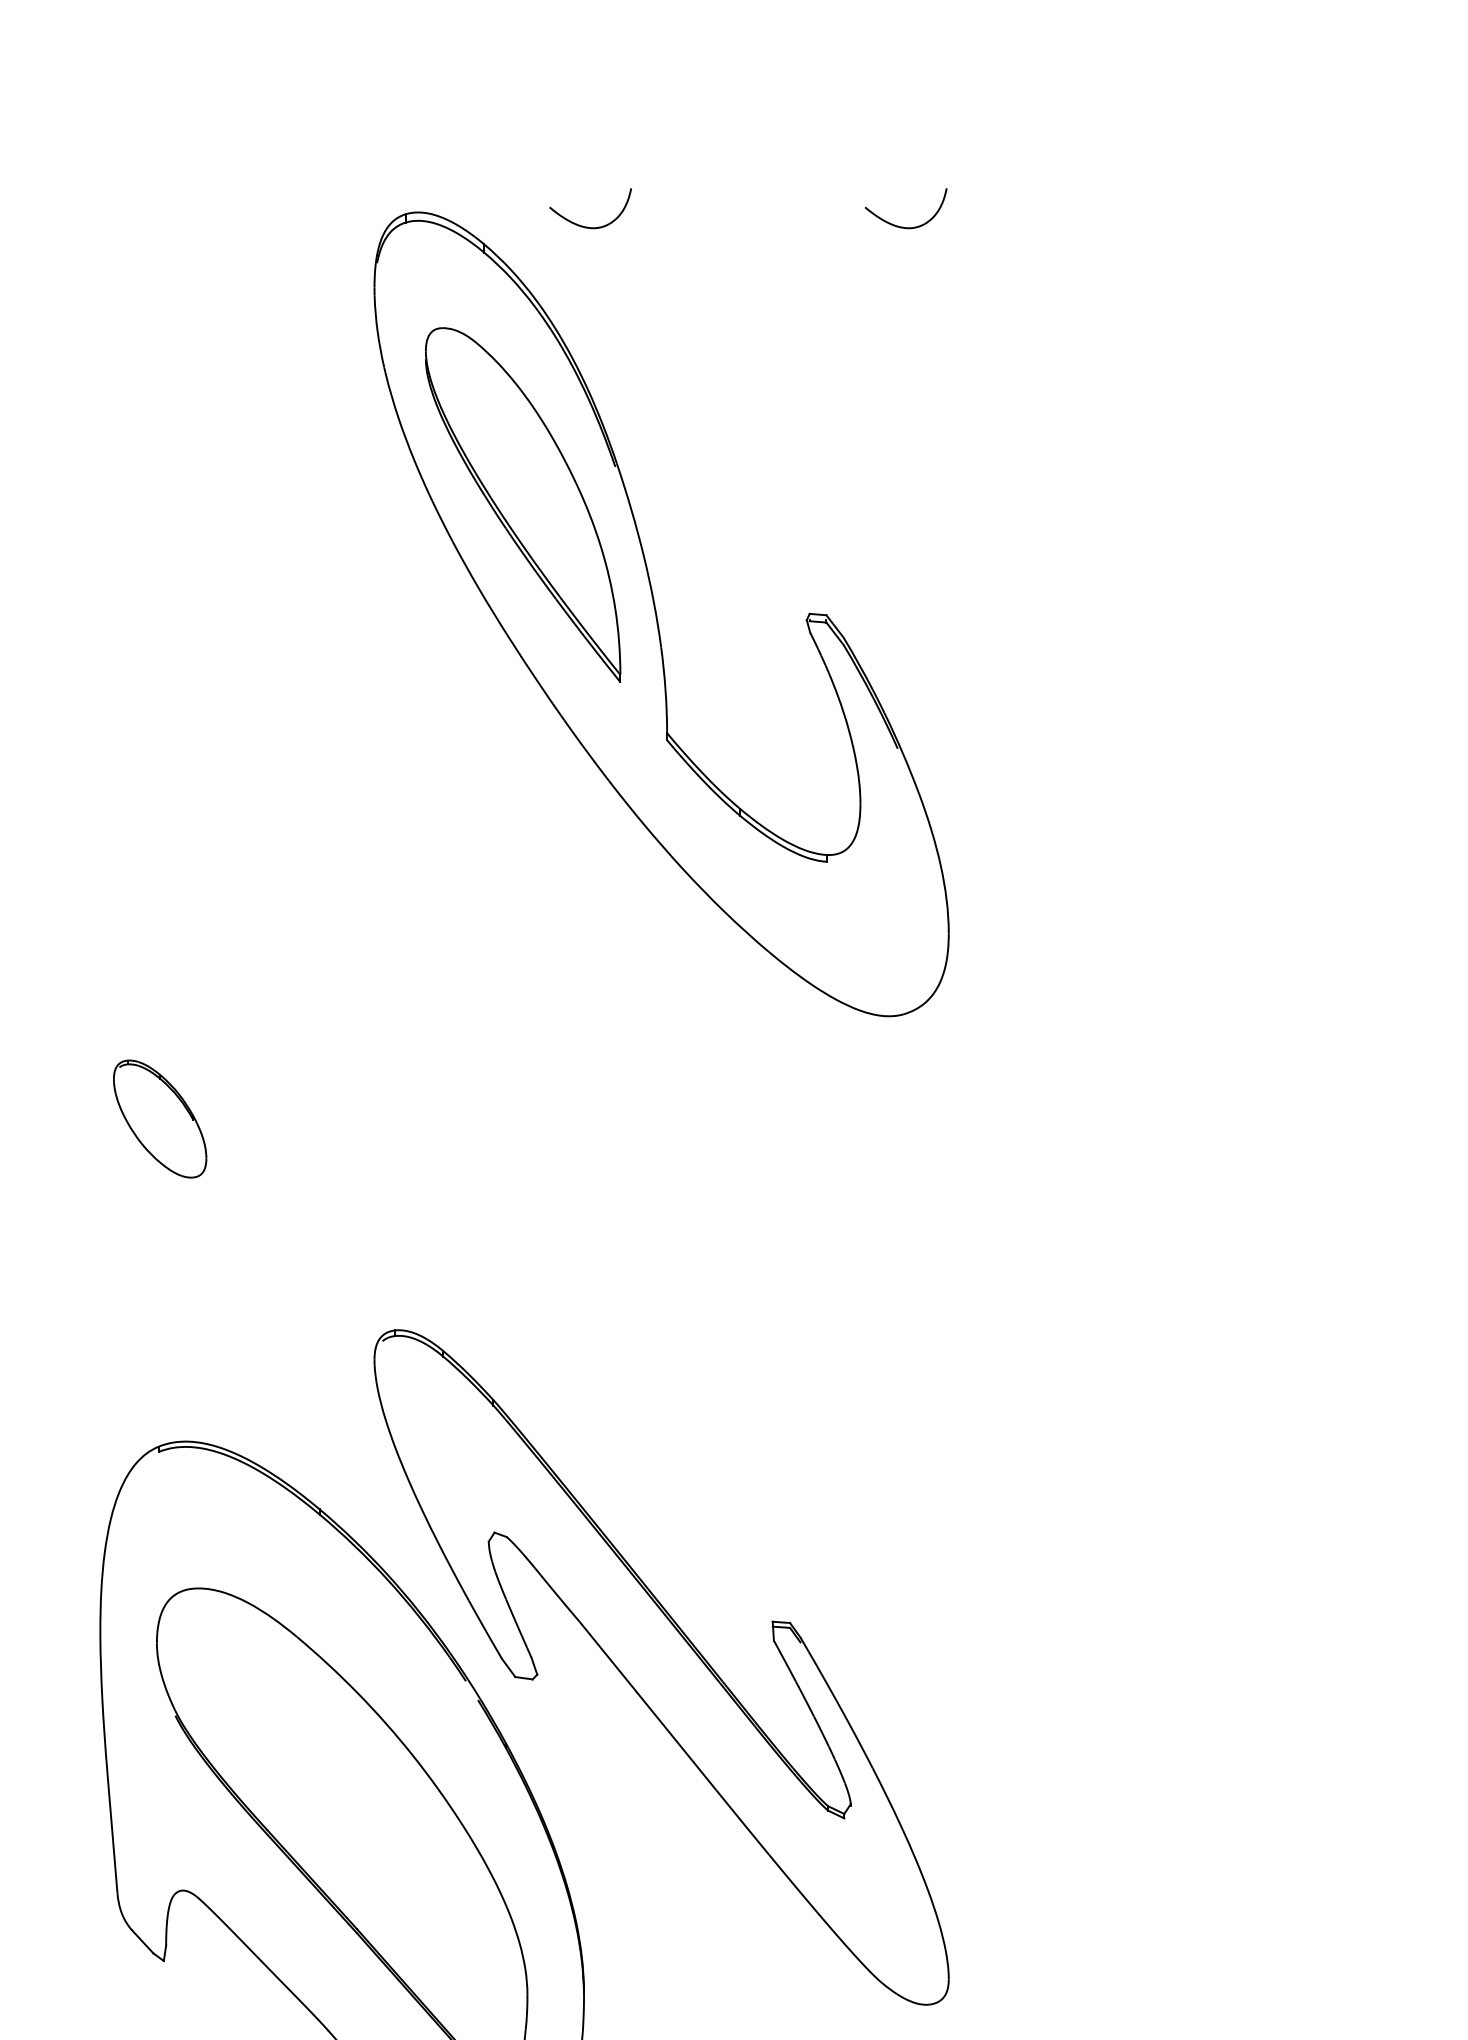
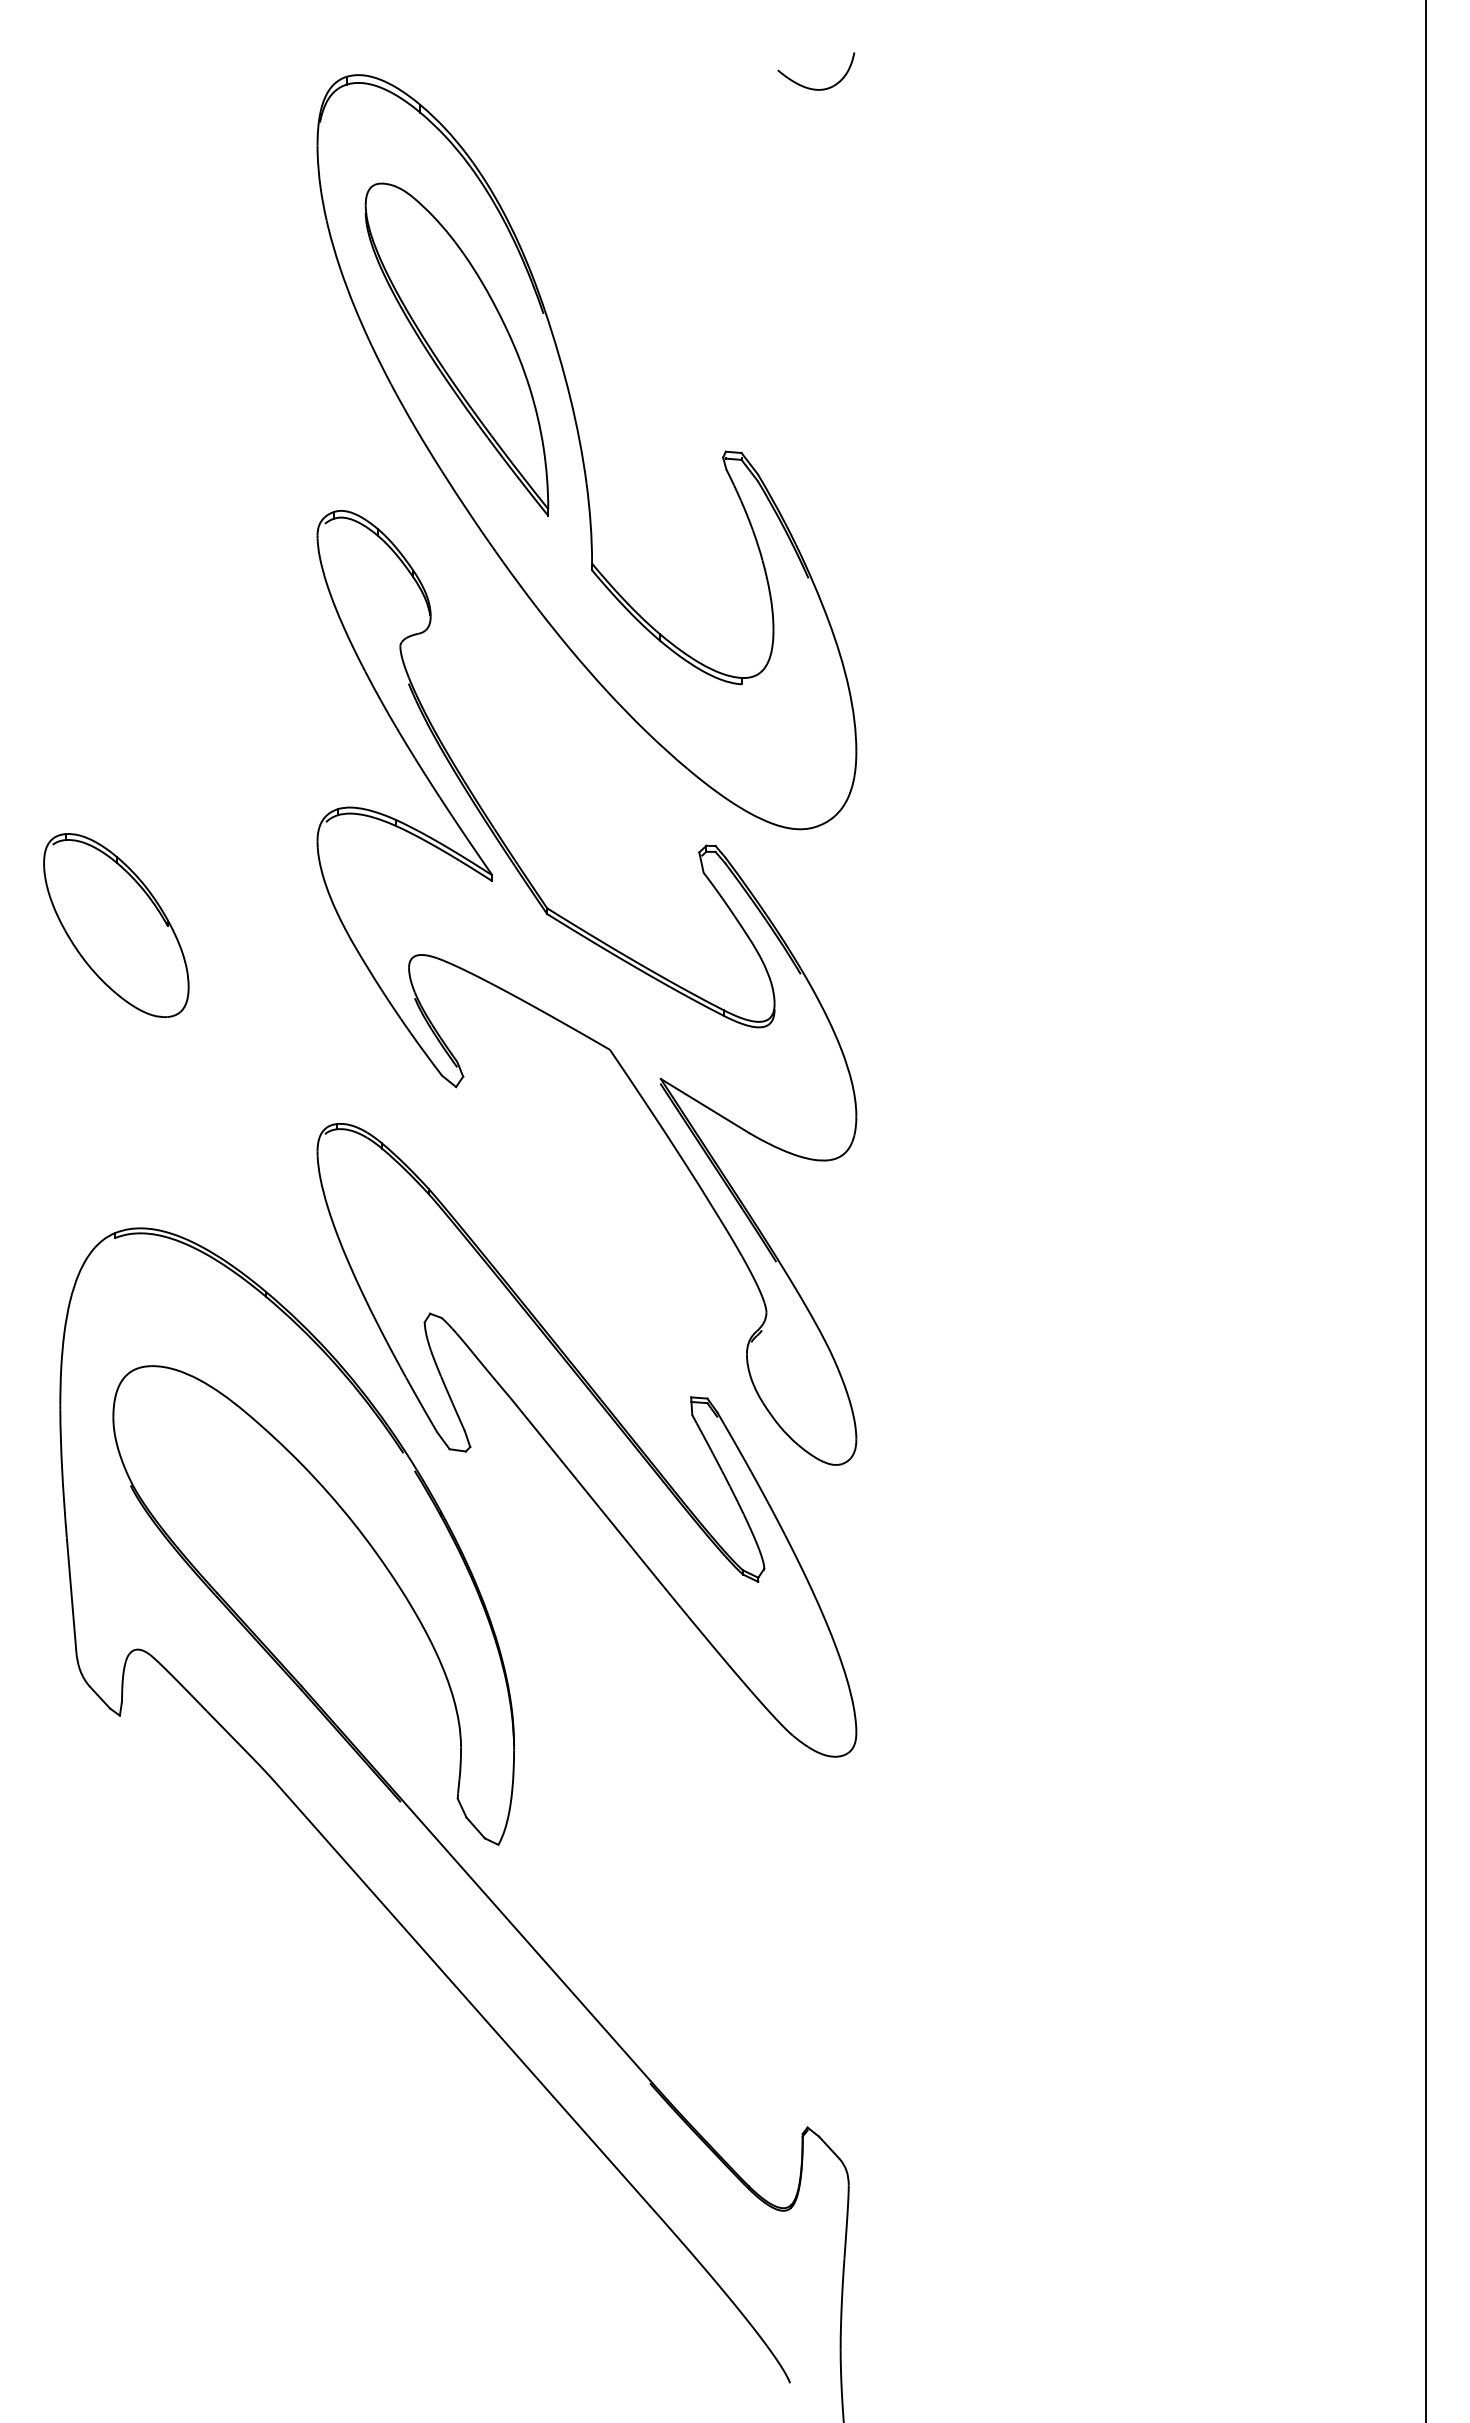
part: (590, 226) -> (520, 88), removed
part: (160, 1118) -> (116, 925), size x1.67
part: (661, 1184) -> (586, 987), added

